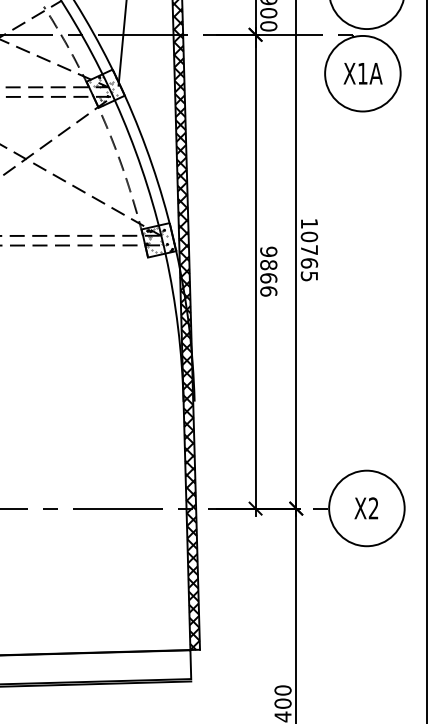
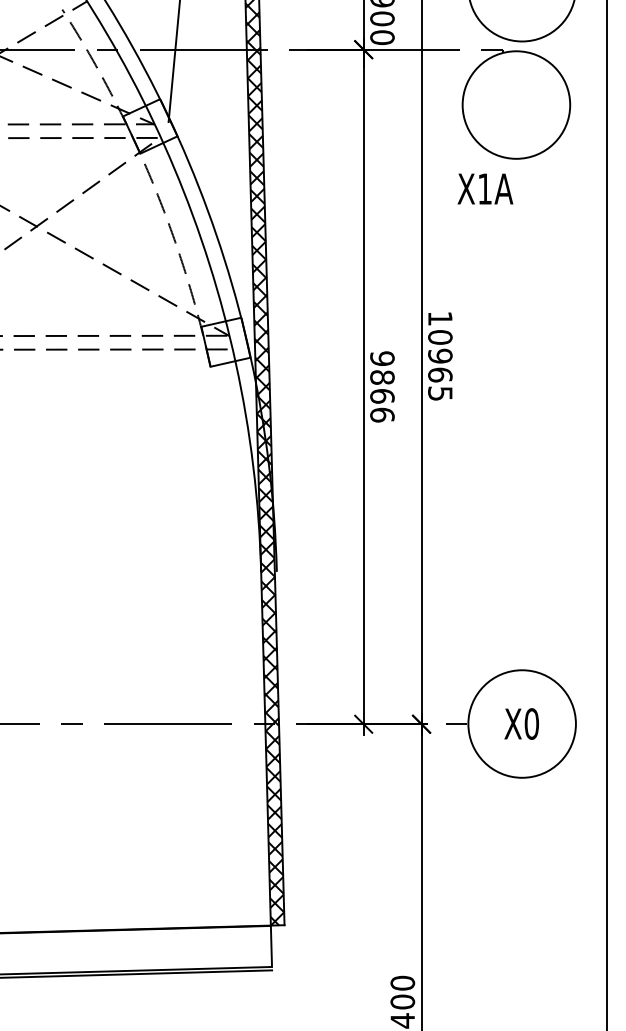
text: (362, 73) -> (484, 188), moved
hatch: (103, 88) -> (147, 126), removed
hatch: (159, 240) -> (226, 342), removed
text: (309, 249) -> (440, 355), 10765 -> 10965
text: (373, 508) -> (531, 724), X2 -> X0

